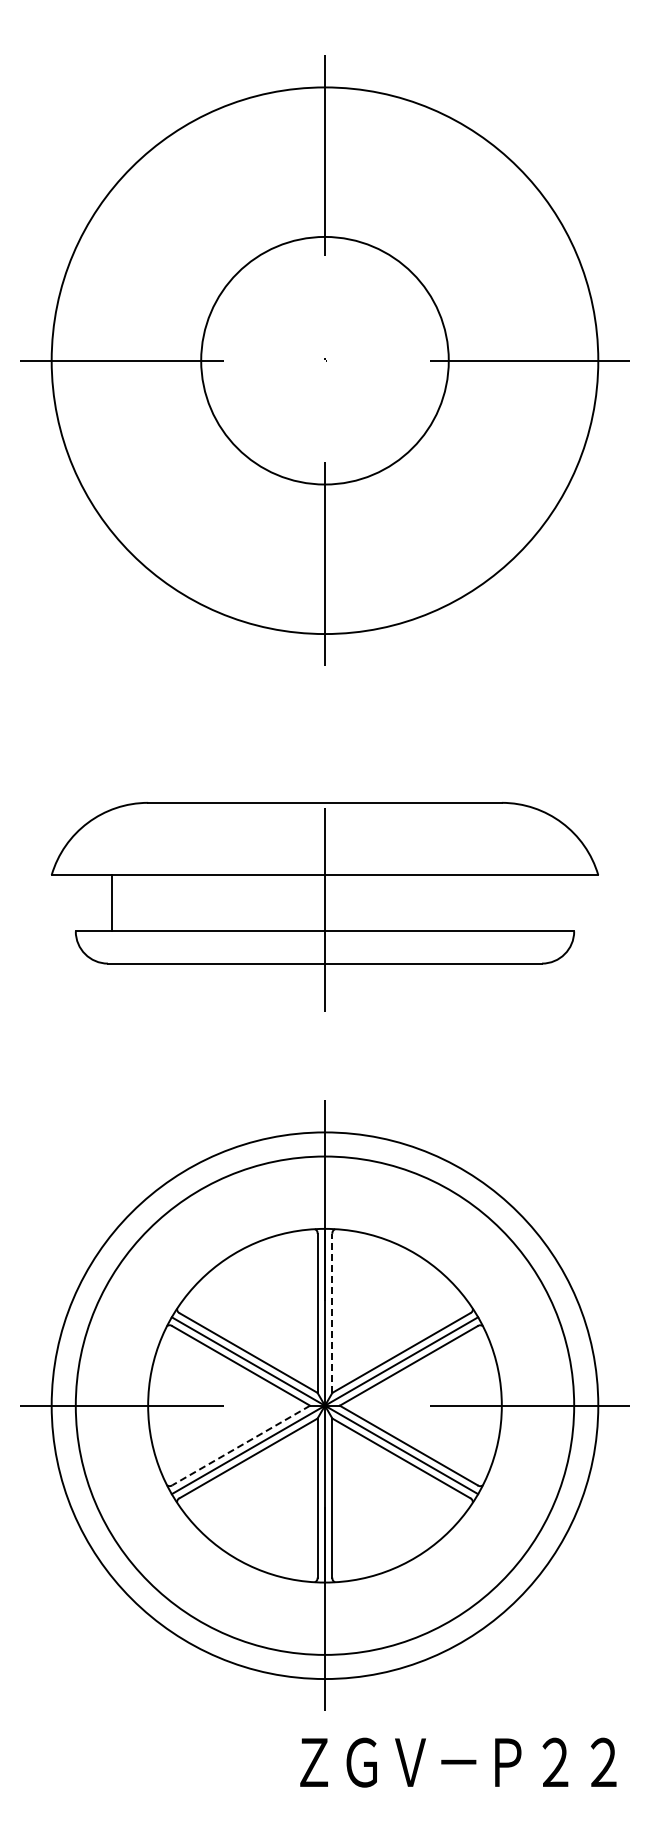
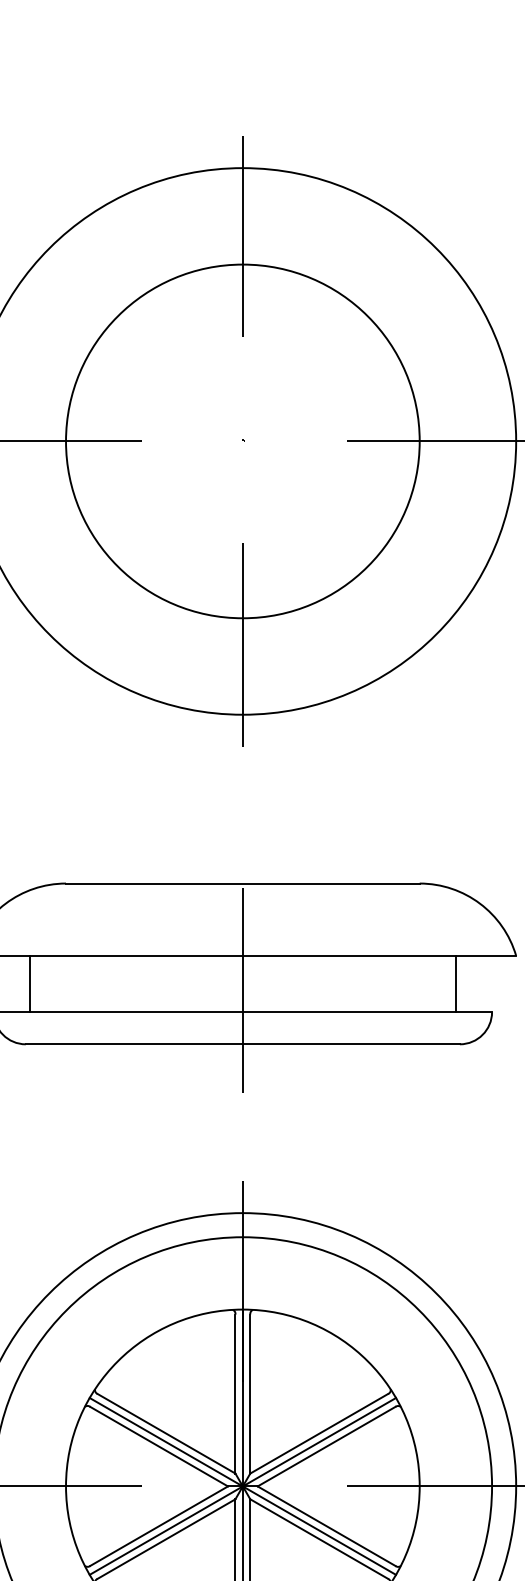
circle: (324, 360) -> (242, 441), size x1.43
line: (538, 903) -> (456, 984), added
line: (332, 1312) -> (250, 1393), dashed -> solid
line: (240, 1445) -> (158, 1526), dashed -> solid

